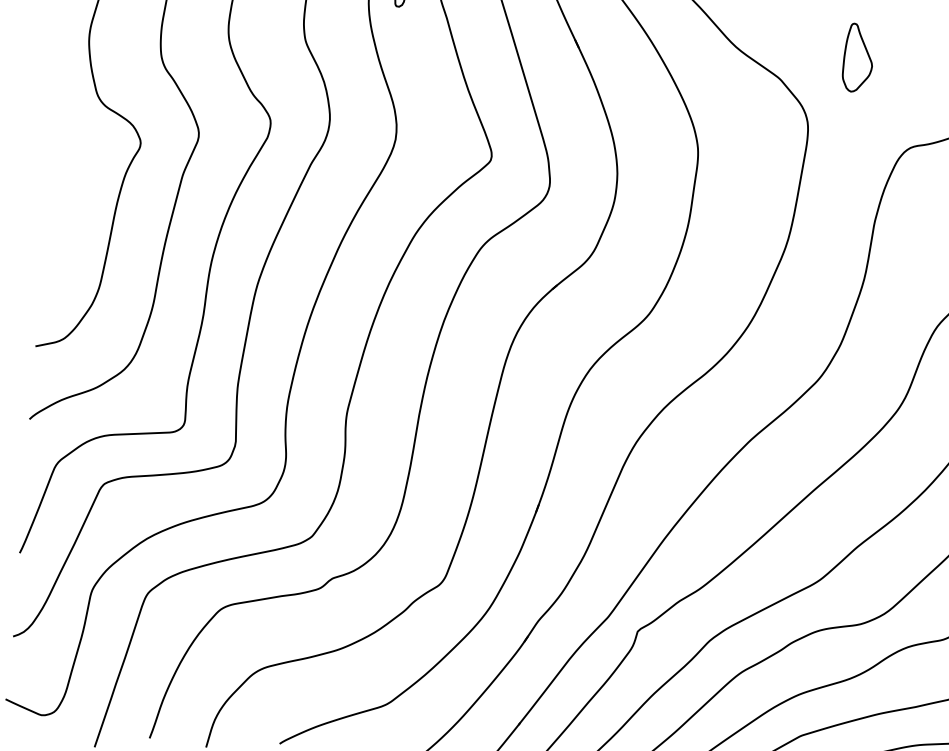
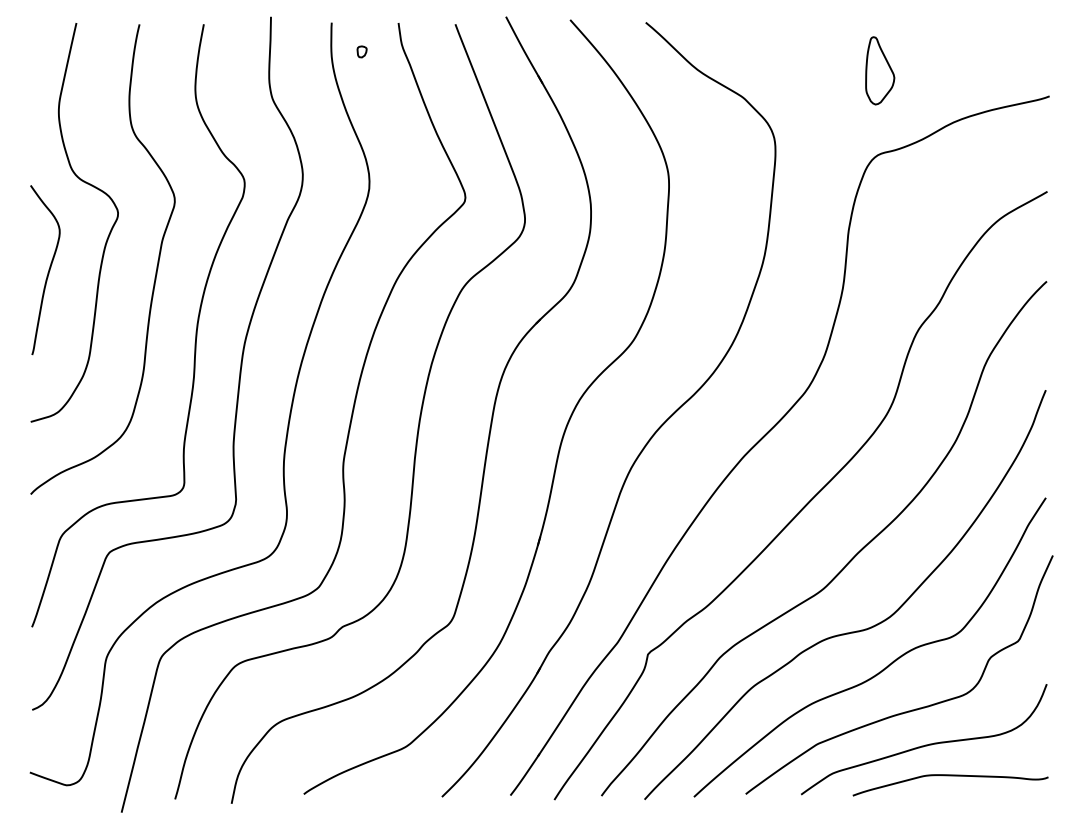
part: (858, 57) -> (880, 70), moved
curve: (64, 197) -> (47, 272), added

